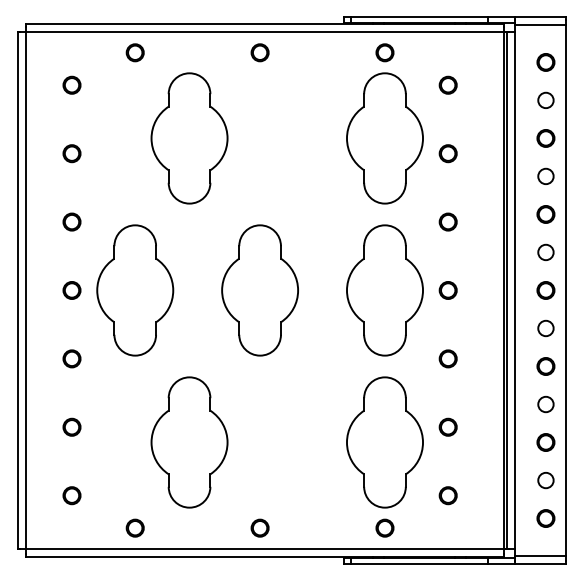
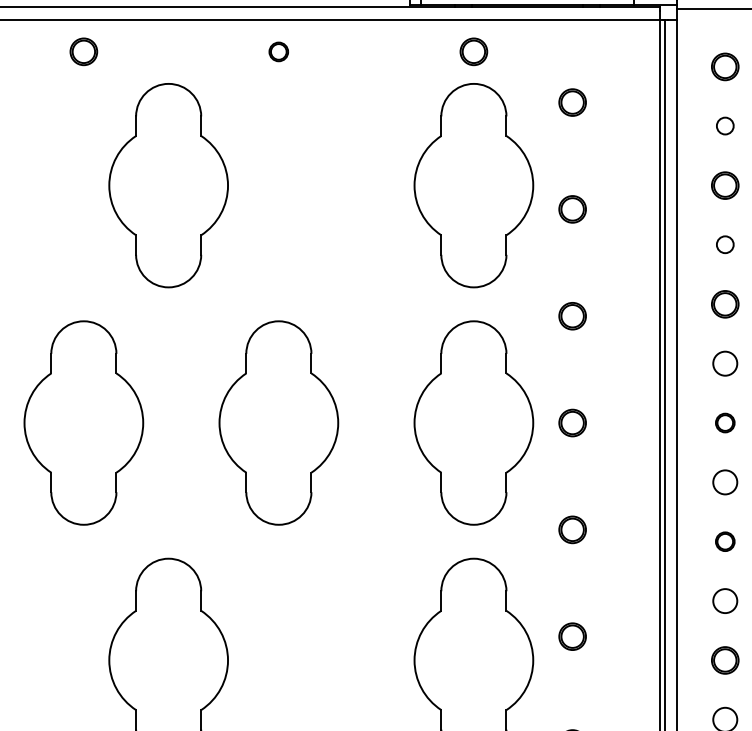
circle: (259, 52) -> (277, 51), size x0.7
circle: (545, 99) -> (724, 124), size x0.7
circle: (545, 175) -> (724, 243), size x0.7
circle: (545, 290) -> (724, 423), size x0.7
circle: (545, 366) -> (724, 541), size x0.7

